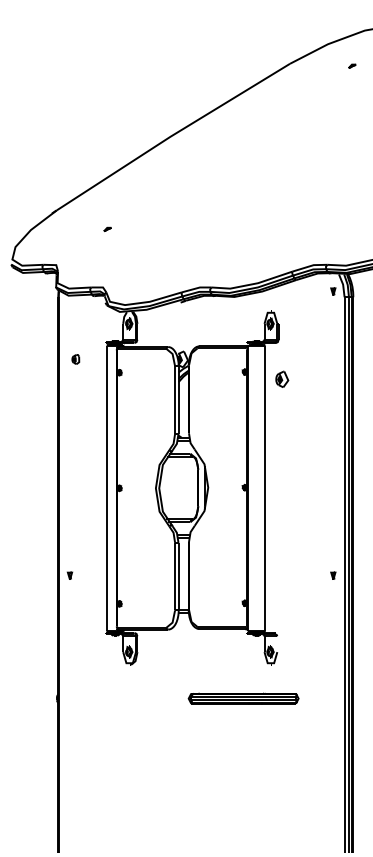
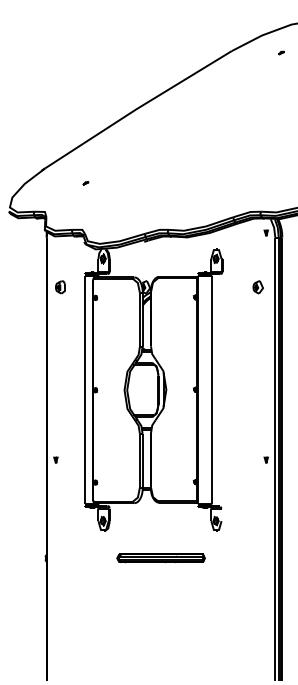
part: (75, 359) -> (60, 287), size x1.67
part: (282, 378) -> (258, 286), moved
part: (243, 698) -> (160, 558), moved

